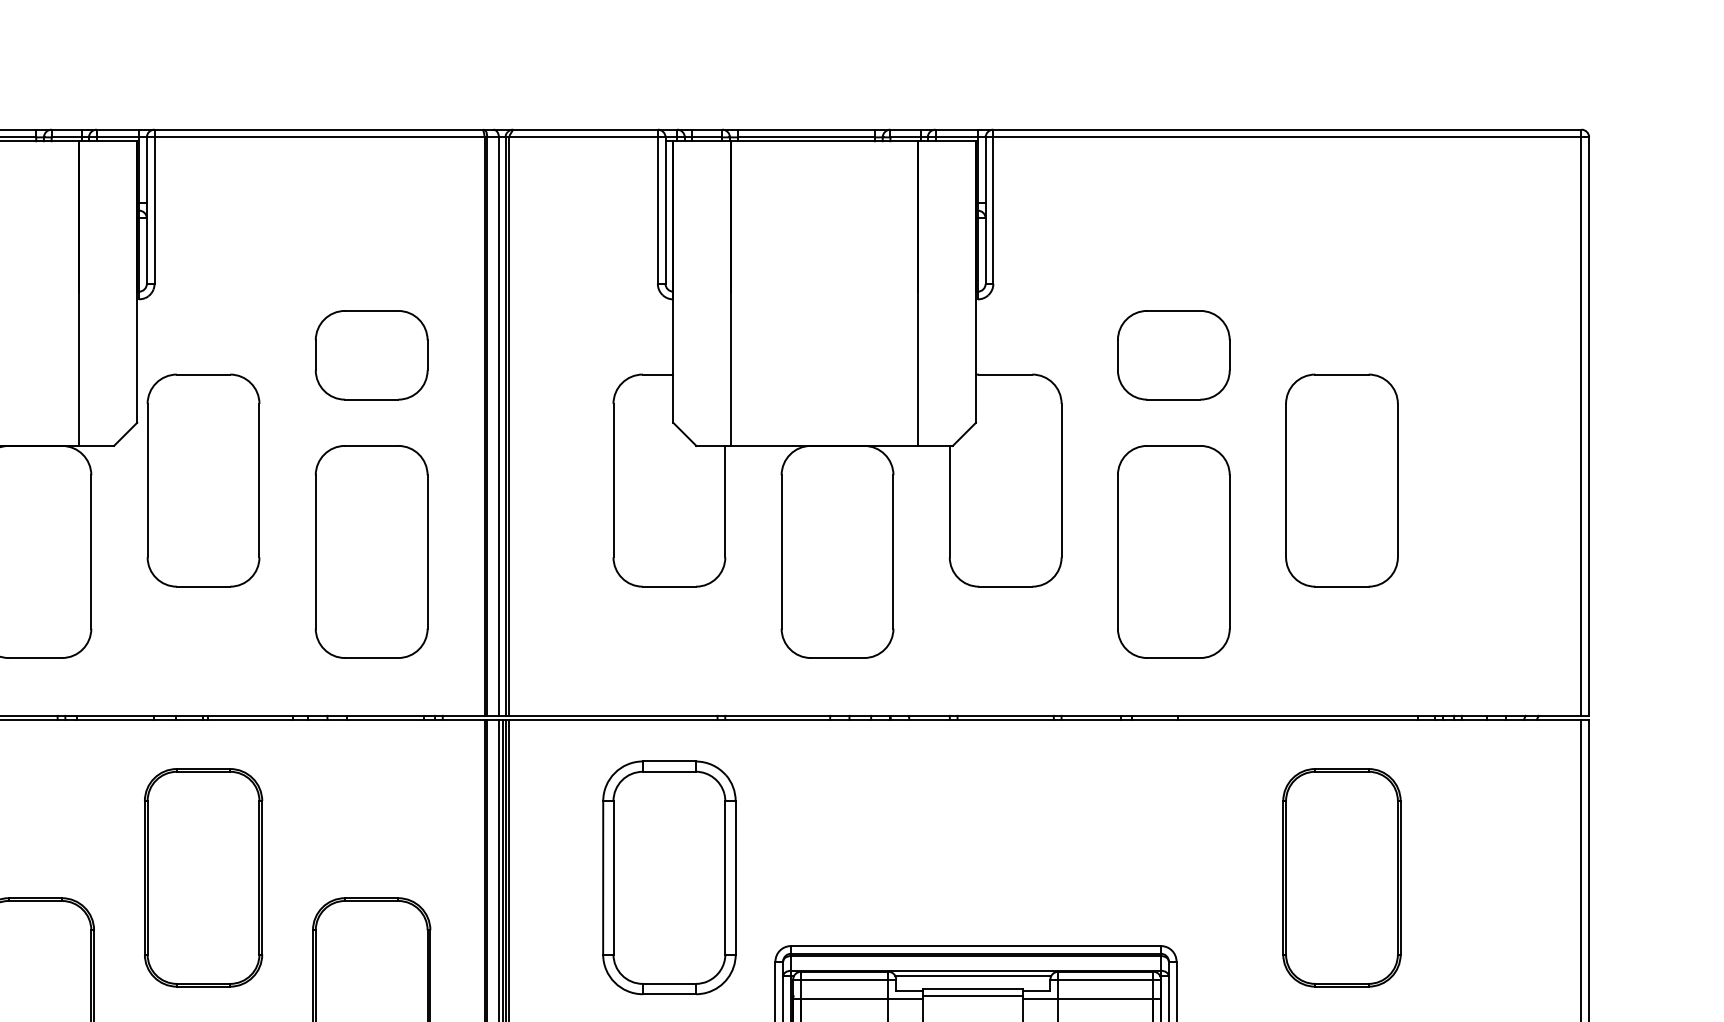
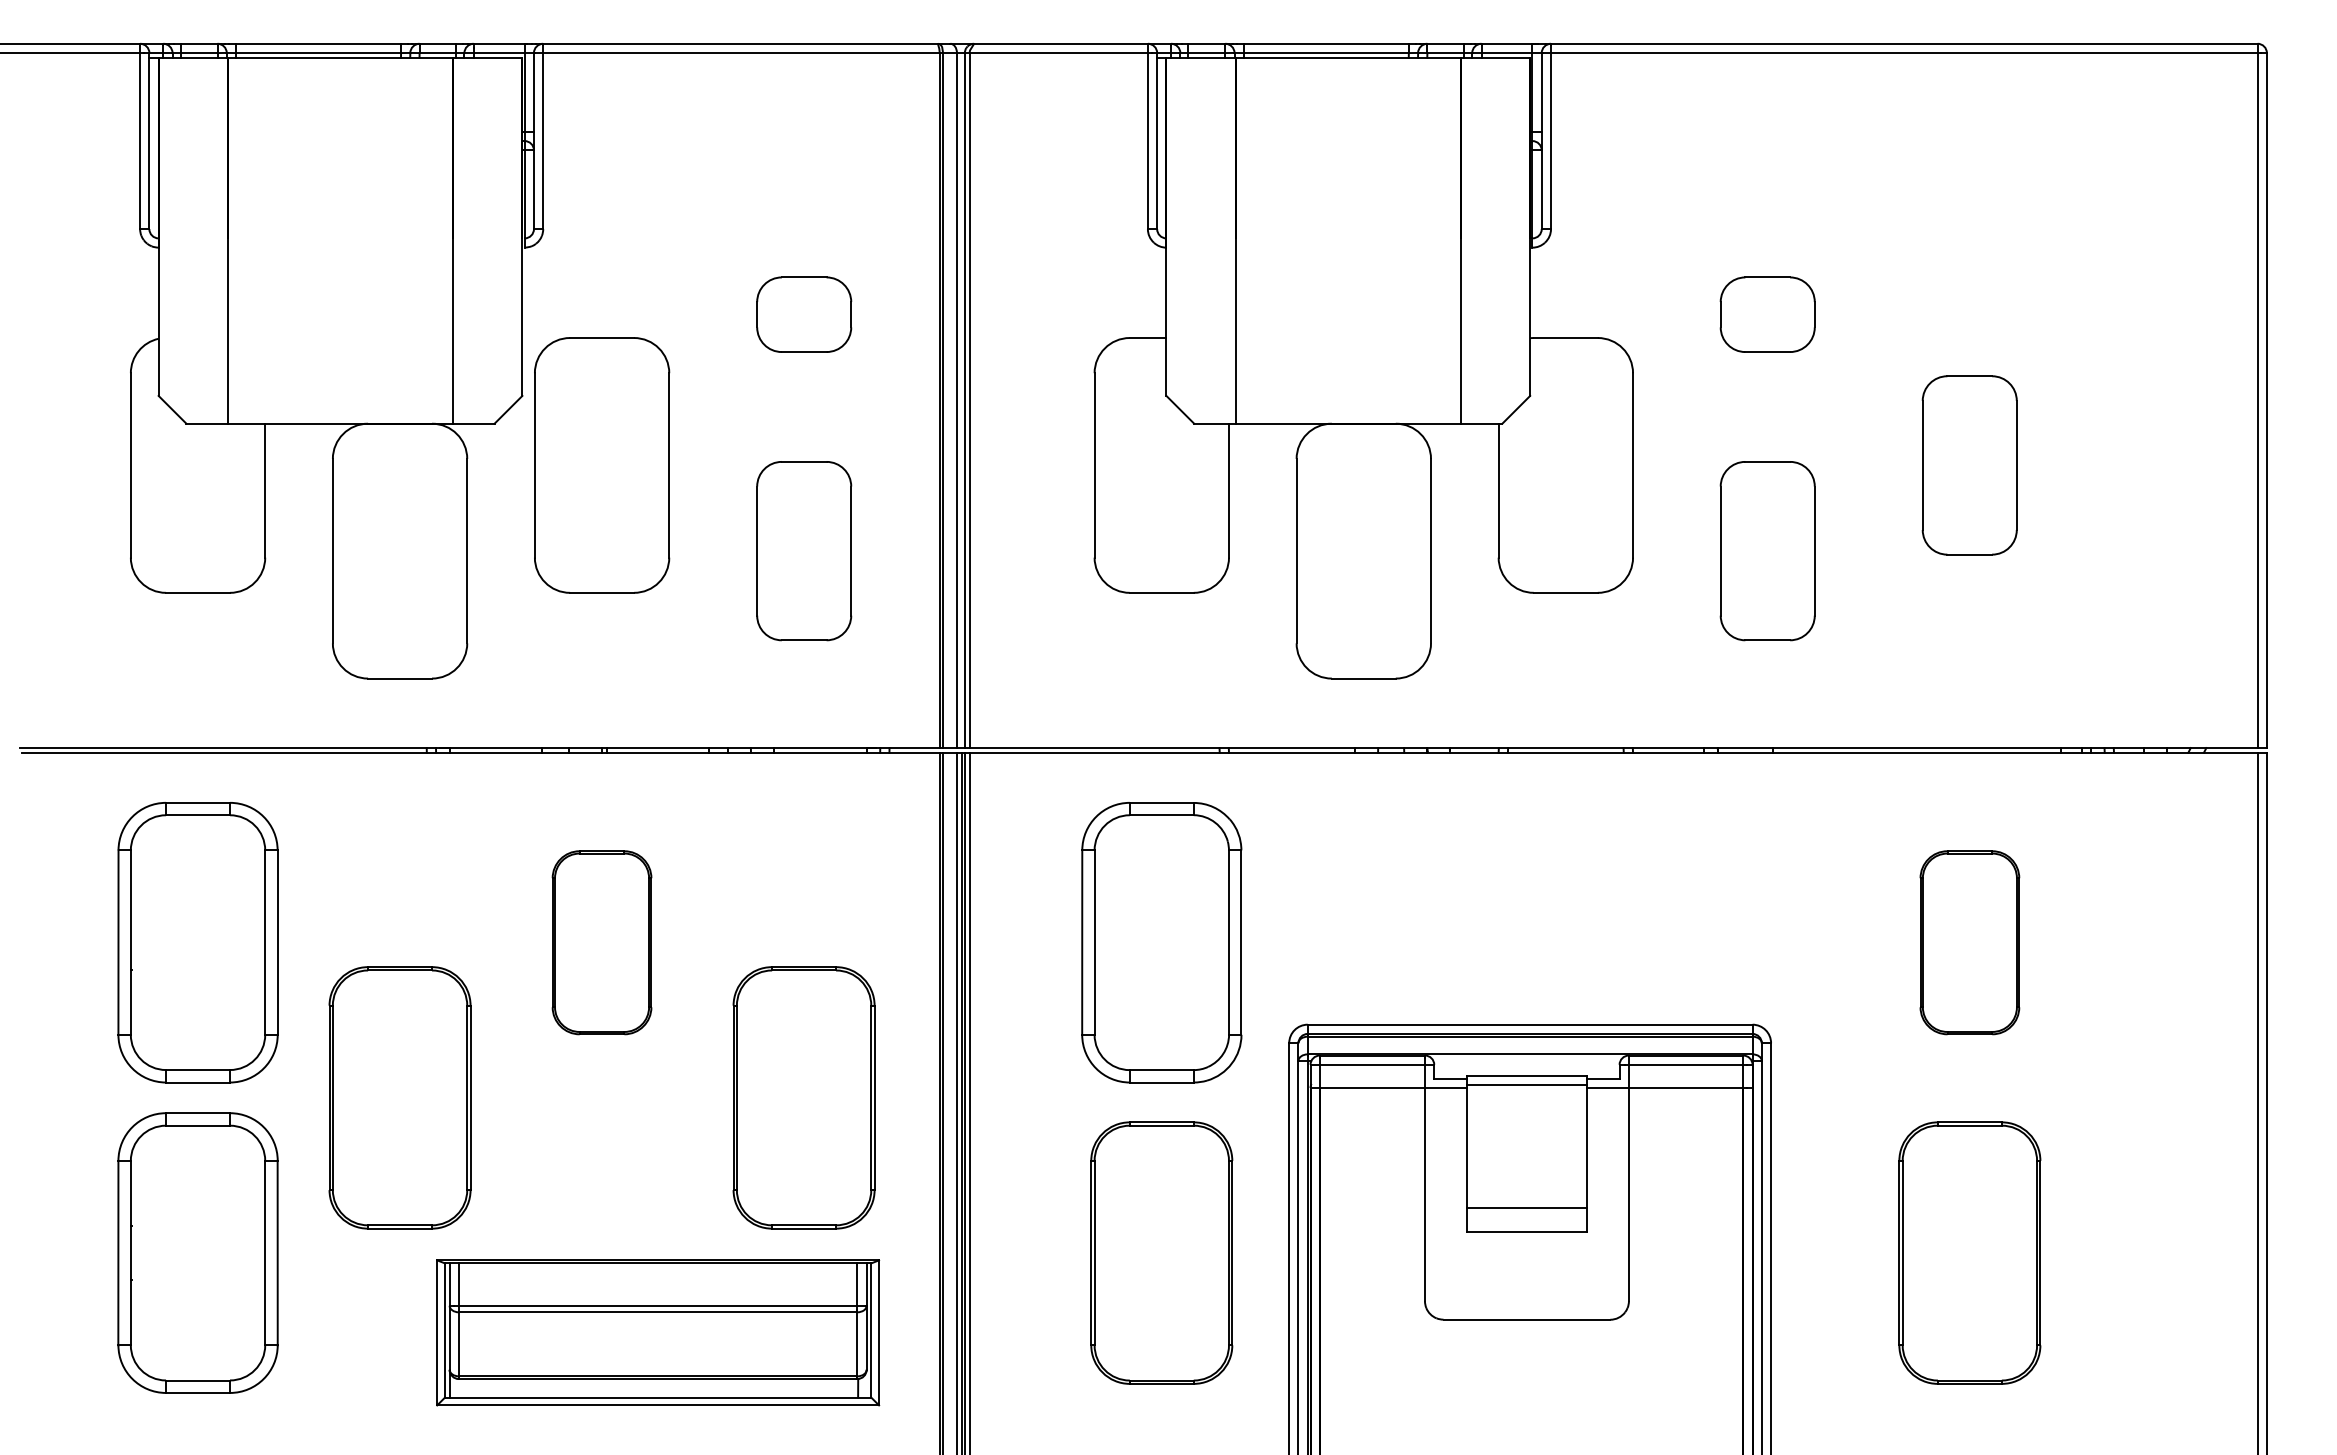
part: (372, 355) -> (804, 314), size x0.7
part: (1173, 355) -> (1767, 314), size x0.7
part: (1341, 480) -> (1969, 465), size x0.7
part: (372, 551) -> (804, 550), size x0.7
part: (1173, 551) -> (1767, 550), size x0.7
part: (203, 877) -> (601, 942), size x0.7
part: (1341, 877) -> (1969, 942), size x0.7
line: (972, 975) -> (1526, 1060), removed

